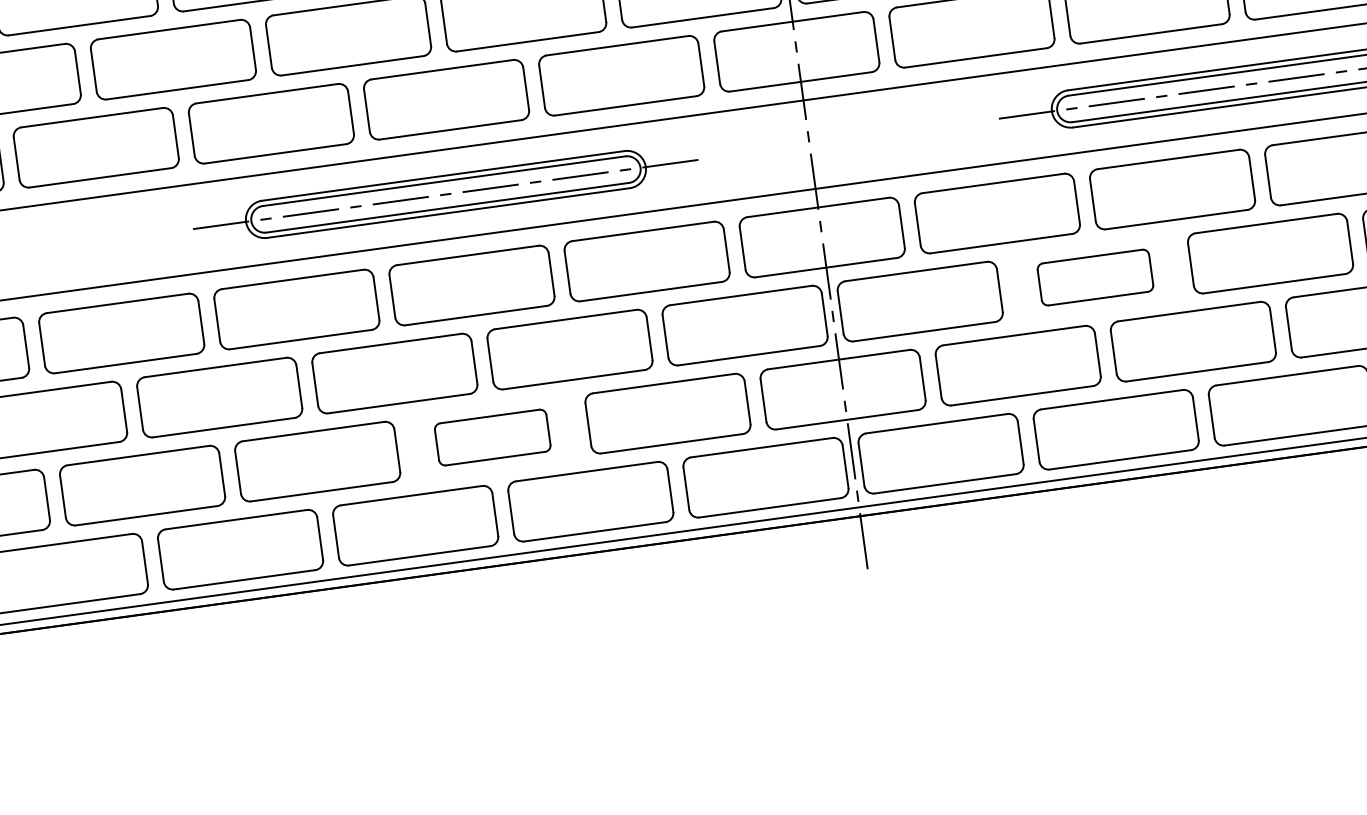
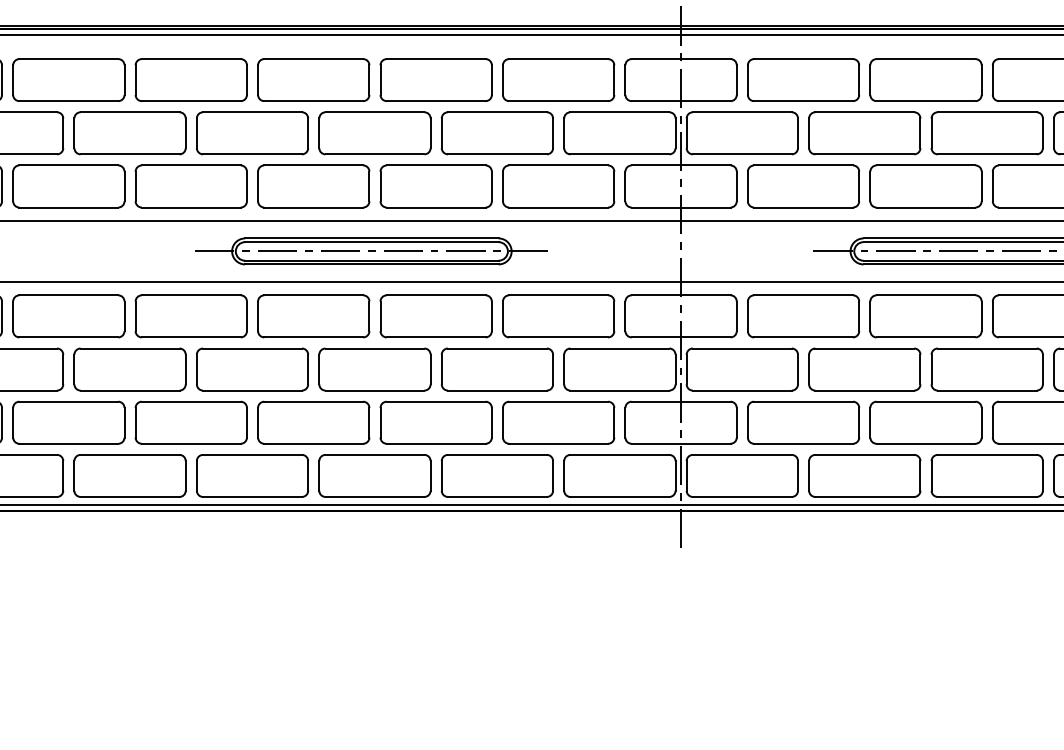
part: (445, 194) -> (371, 251), moved
part: (1094, 277) -> (864, 369), size x1.43
part: (491, 437) -> (435, 422), size x1.43

